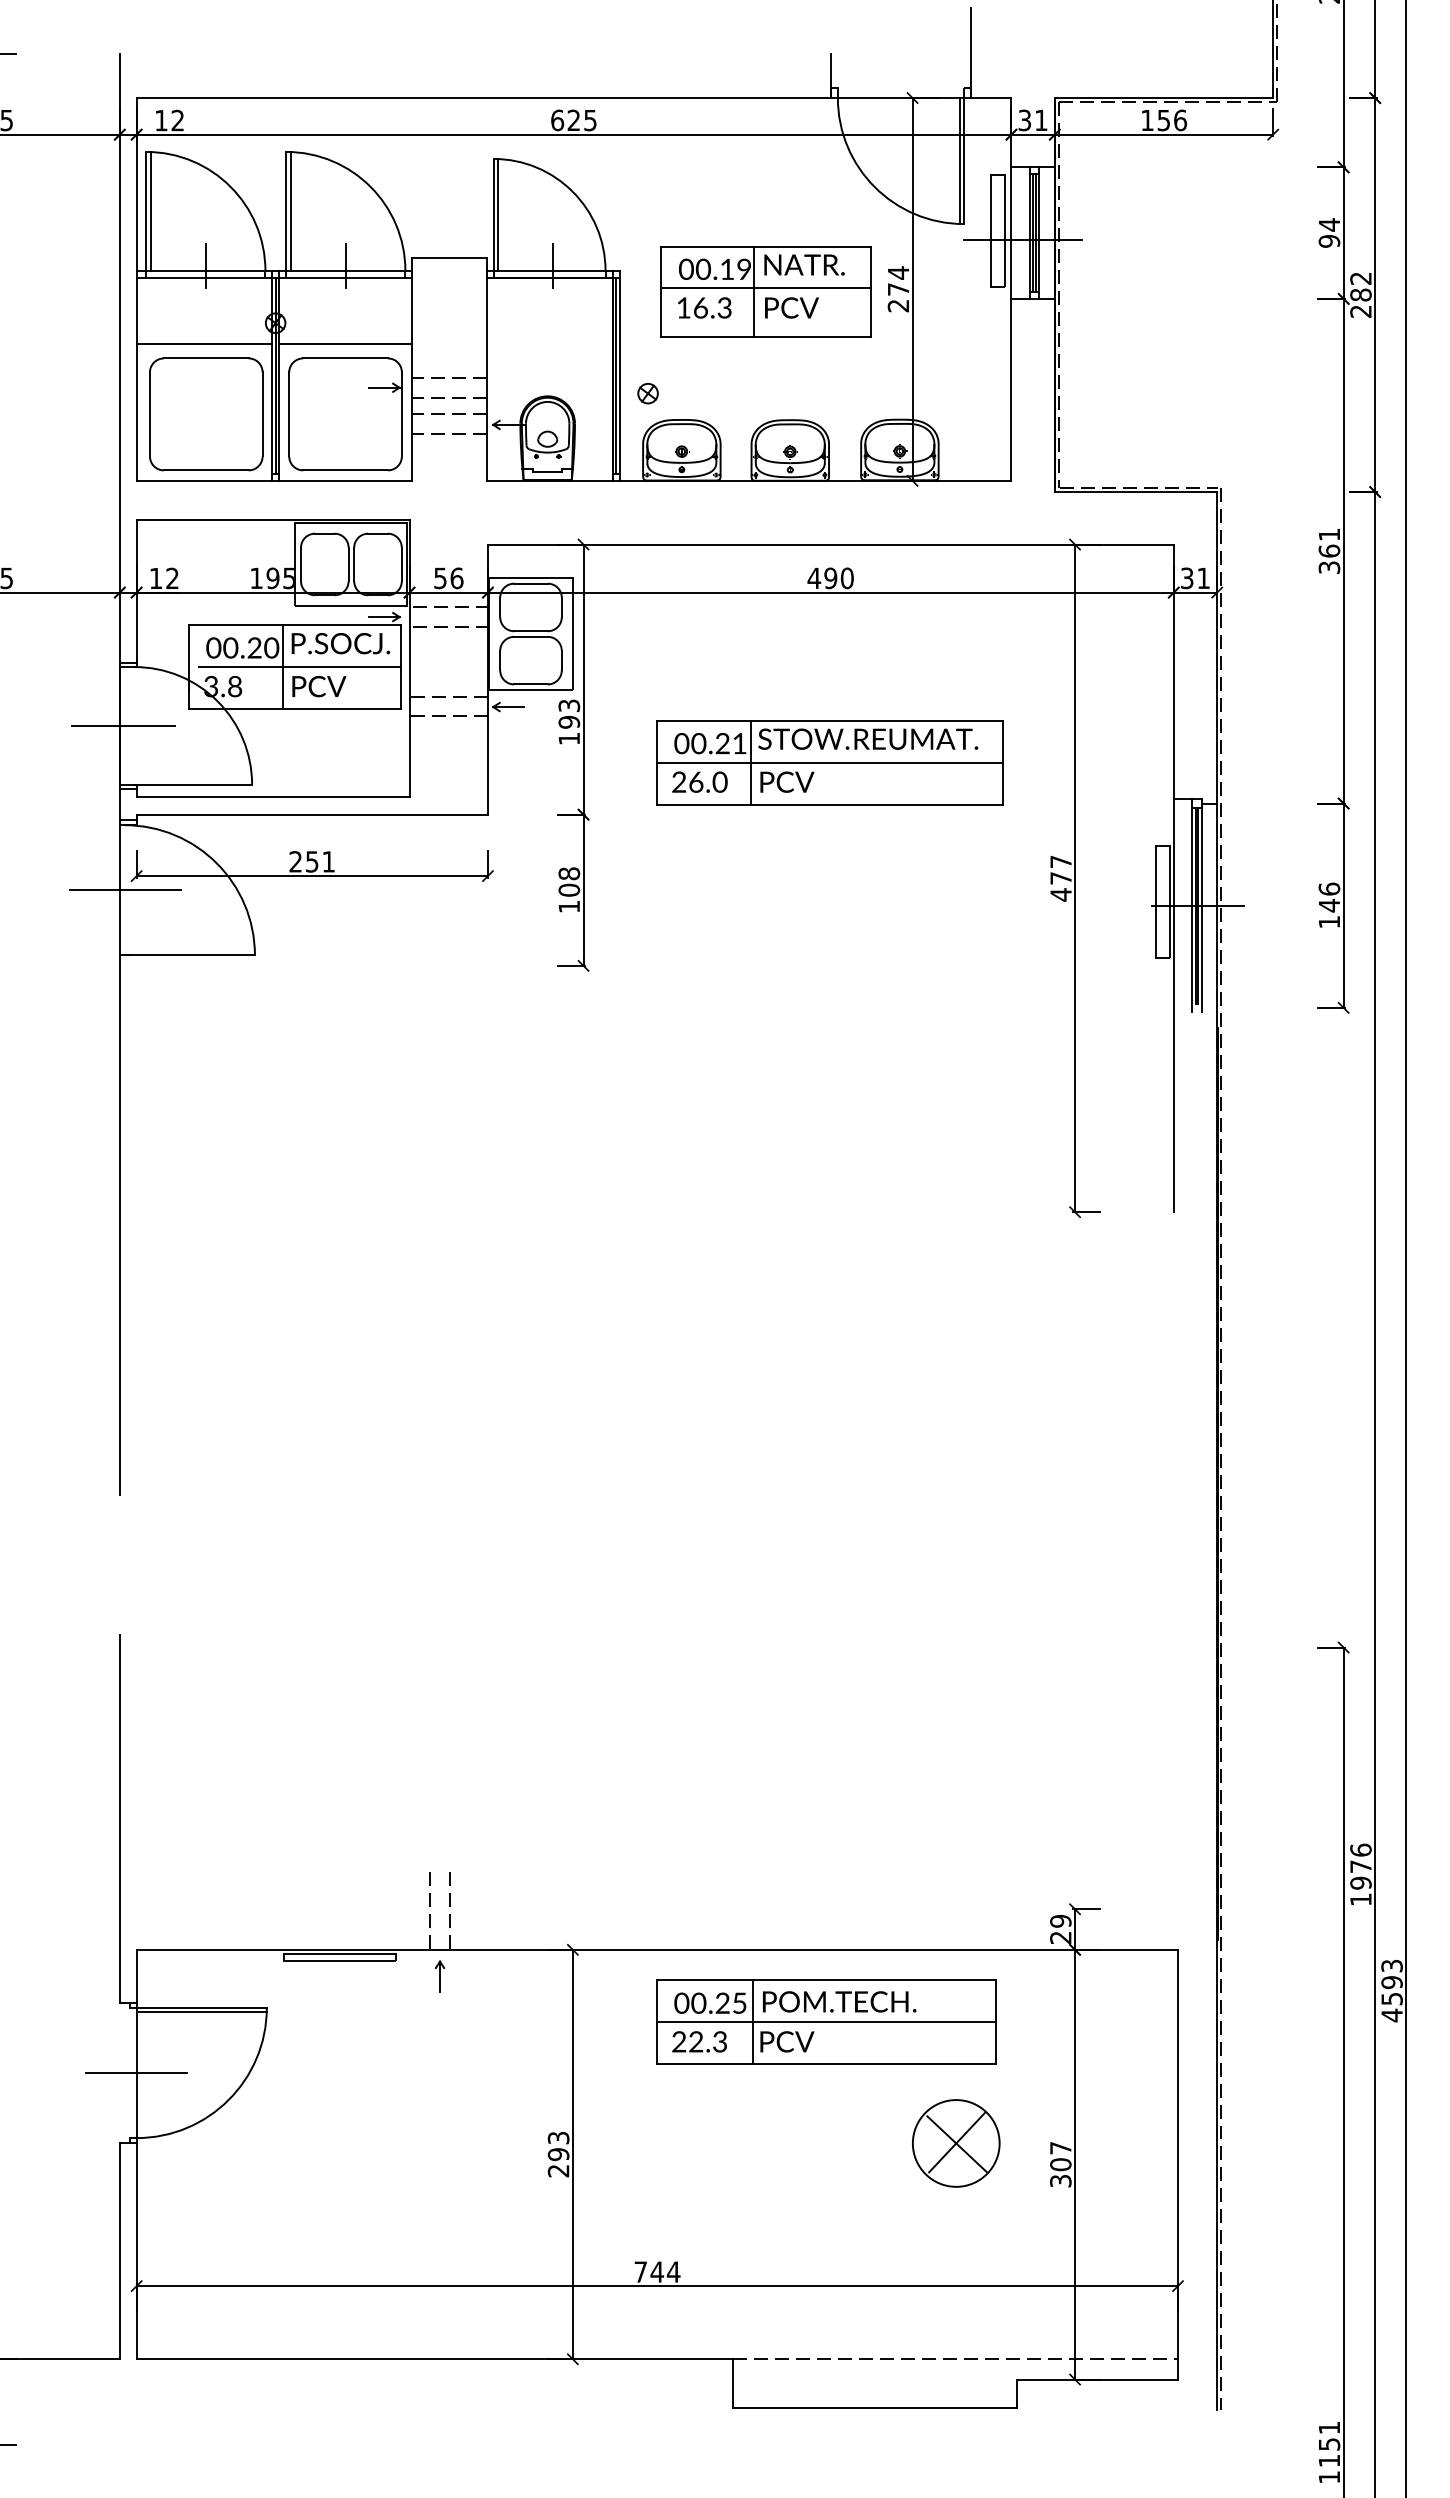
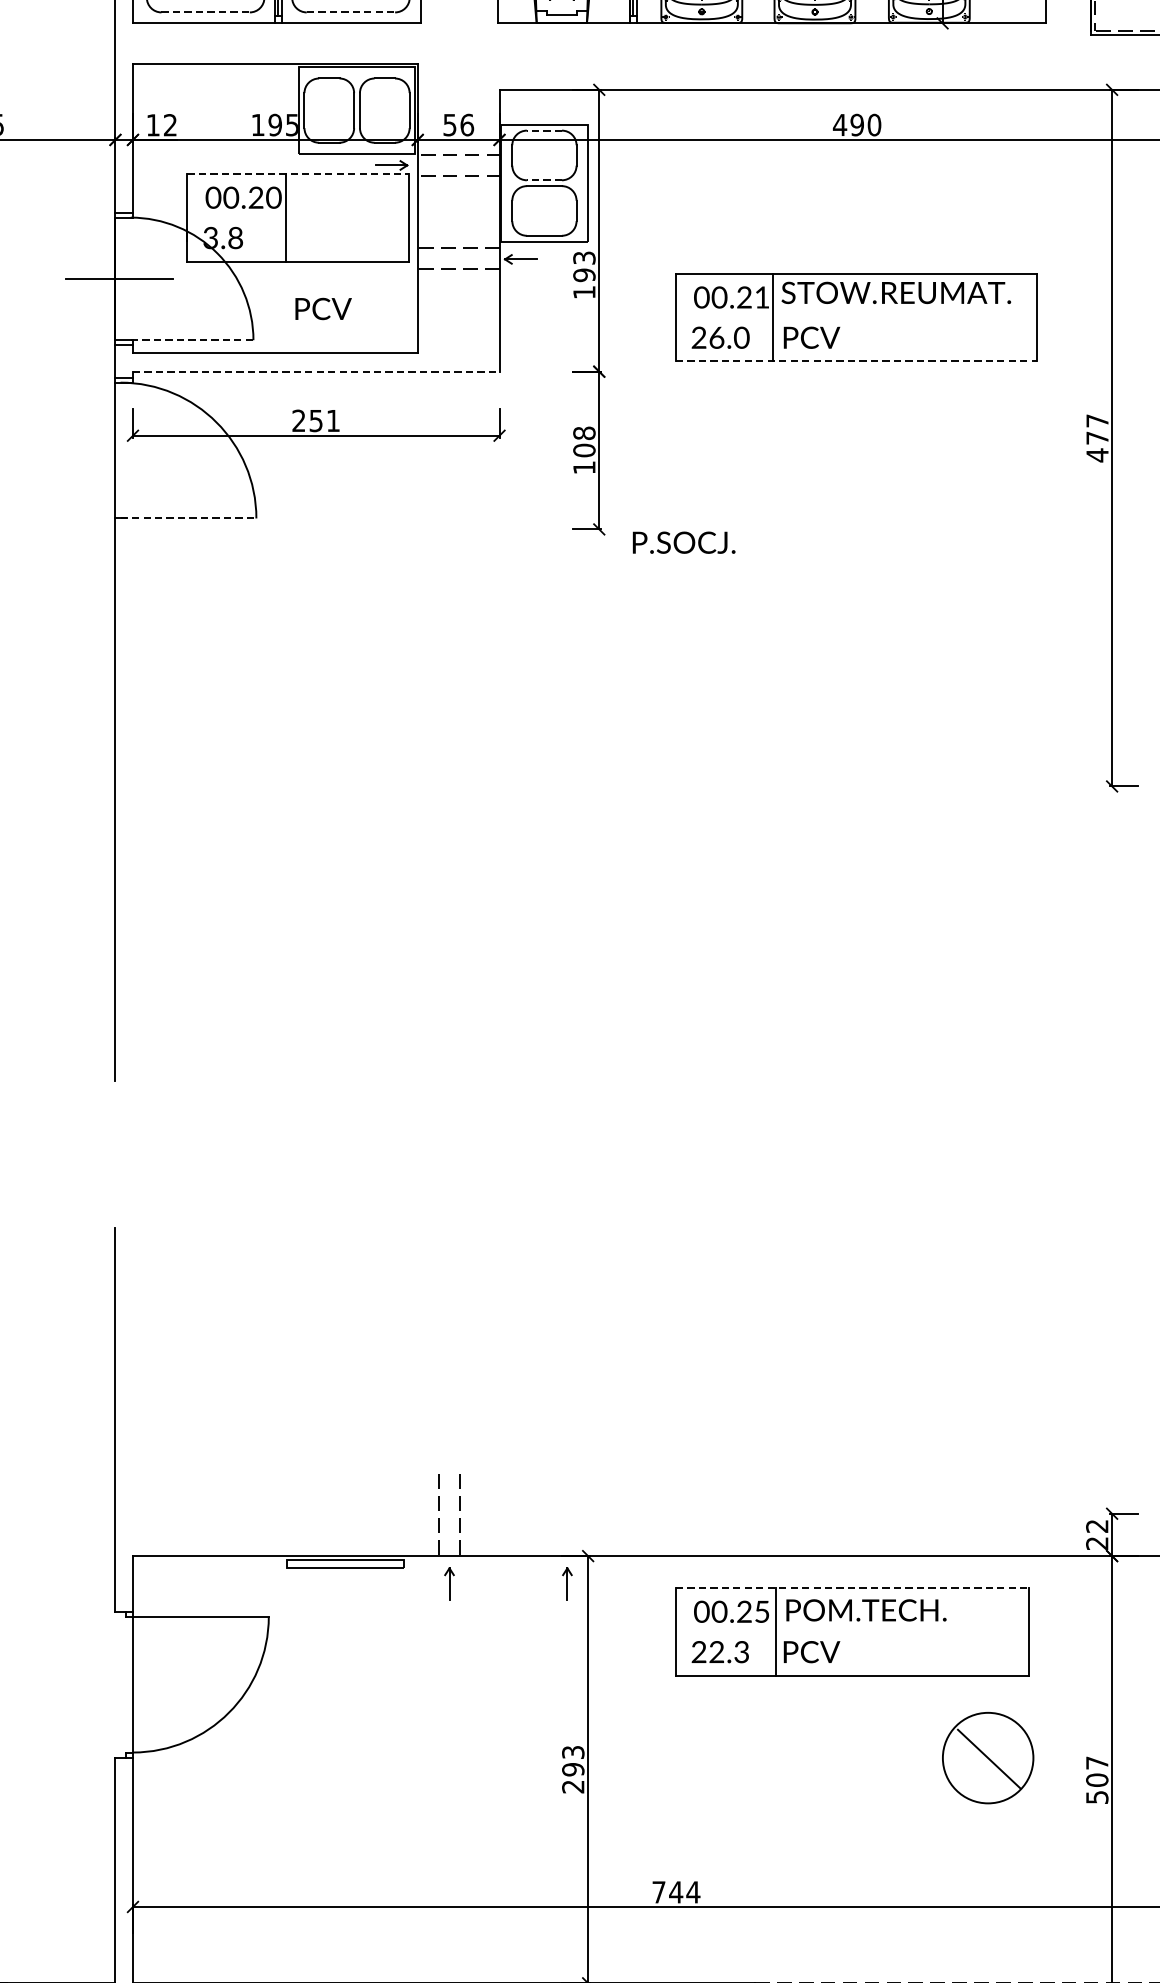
line: (206, 470) -> (205, 12), solid -> dashed
line: (346, 470) -> (351, 12), solid -> dashed
line: (531, 583) -> (544, 130), solid -> dashed
line: (295, 625) -> (298, 174), solid -> dashed
line: (531, 631) -> (544, 180), solid -> dashed
text: (340, 643) -> (683, 542), moved
line: (299, 667) -> (302, 218), removed
text: (319, 686) -> (323, 308), moved
line: (829, 762) -> (855, 317), removed
line: (193, 784) -> (192, 340), solid -> dashed
line: (829, 804) -> (855, 361), solid -> dashed
line: (312, 814) -> (316, 371), solid -> dashed
line: (125, 890) -> (121, 450), removed
line: (190, 955) -> (189, 518), solid -> dashed
text: (1060, 1920) -> (1096, 1525), 29 -> 22
part: (552, 1976) -> (566, 1583), added
line: (826, 1980) -> (852, 1588), solid -> dashed
line: (201, 2012) -> (200, 1621), removed
line: (825, 2022) -> (851, 1631), removed
line: (135, 2073) -> (131, 1685), removed
line: (955, 2143) -> (987, 1758), removed
text: (1060, 2180) -> (1096, 1796), 307 -> 507

